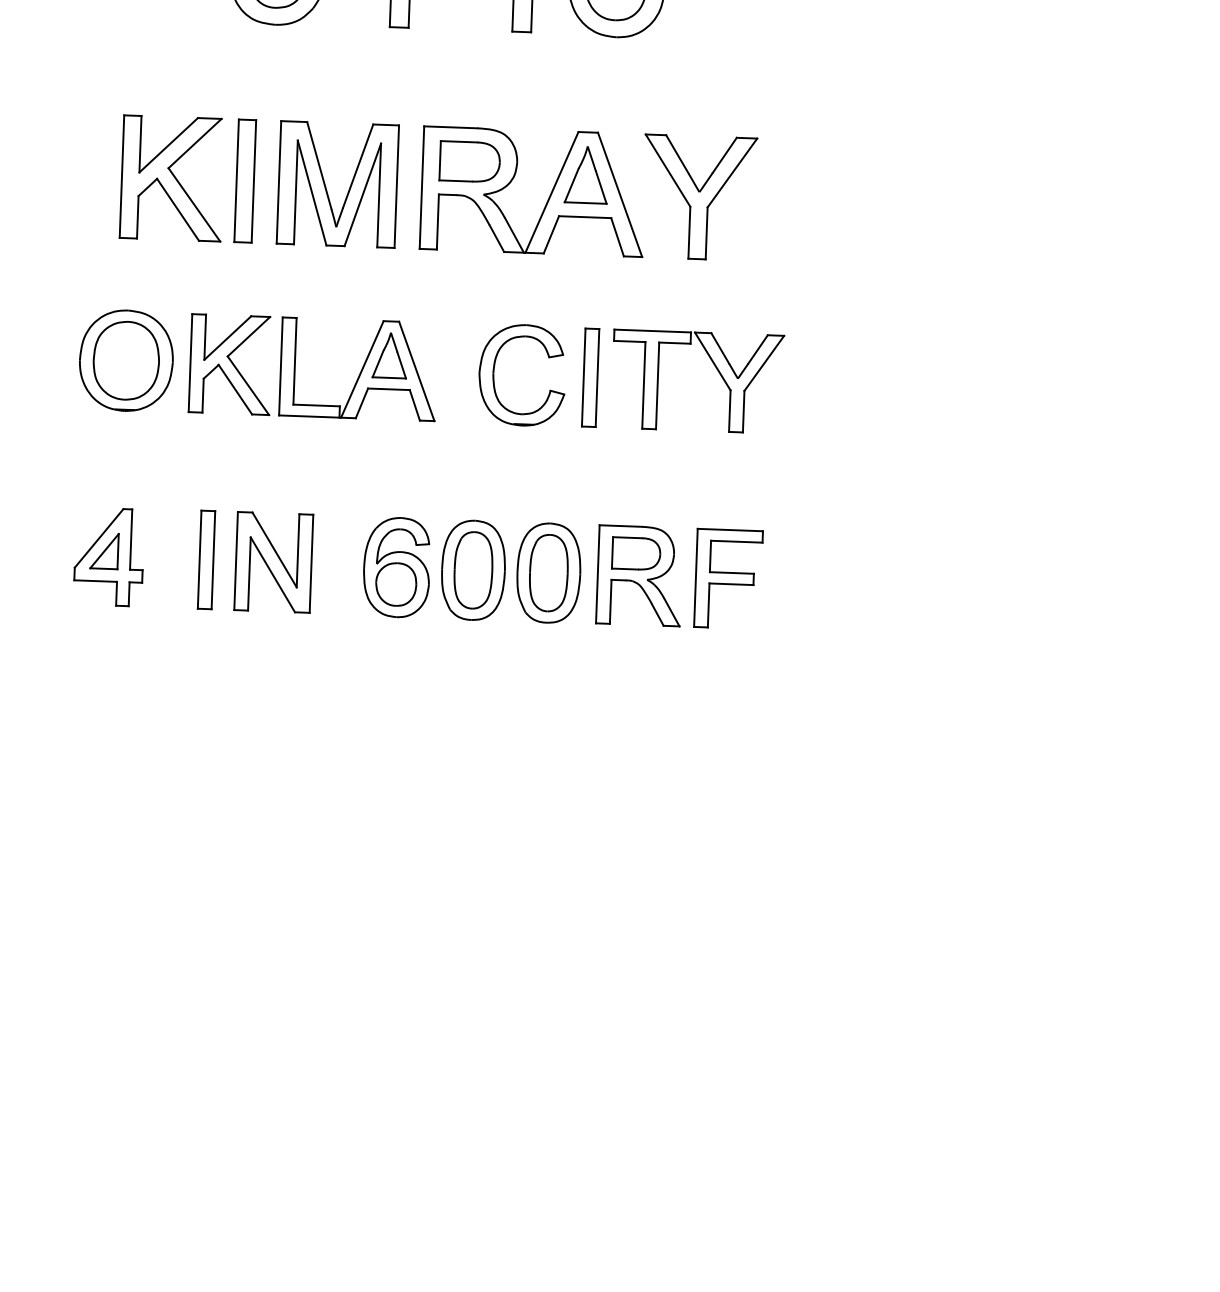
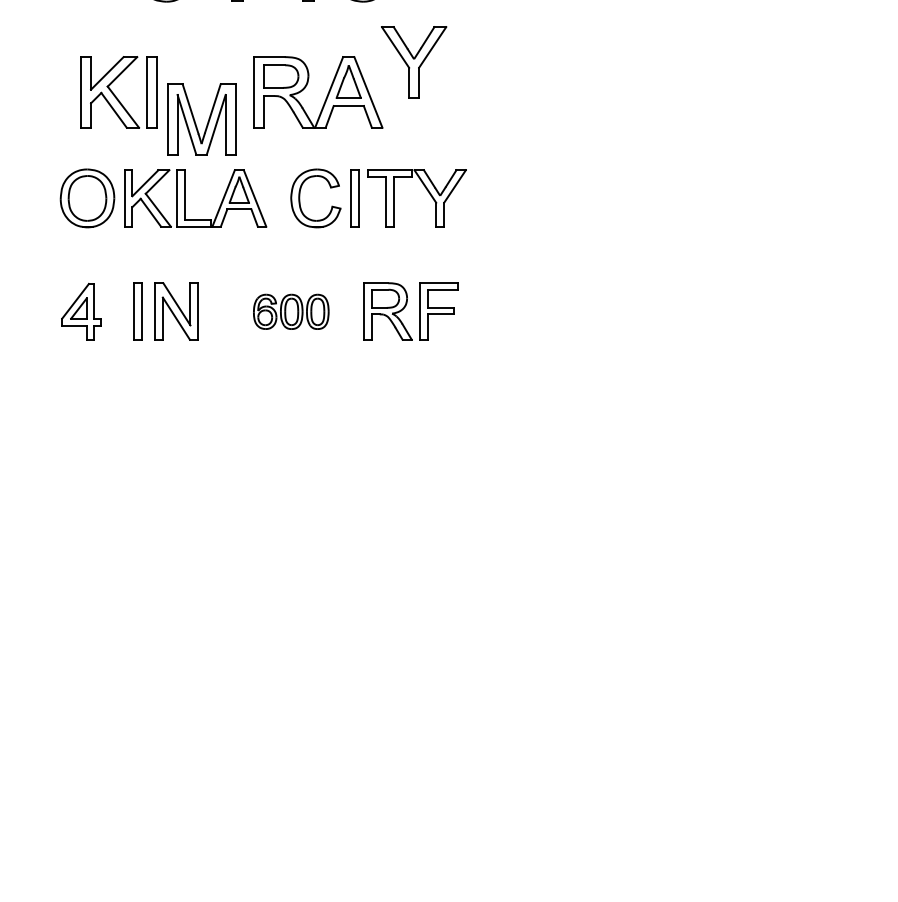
part: (327, 185) -> (195, 120), moved
part: (699, 197) -> (414, 62), moved
part: (472, 569) -> (291, 311), size x0.6

